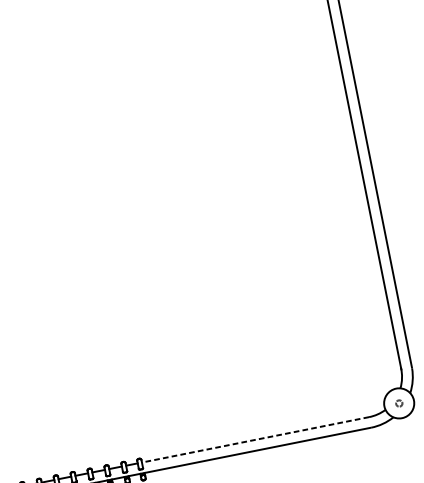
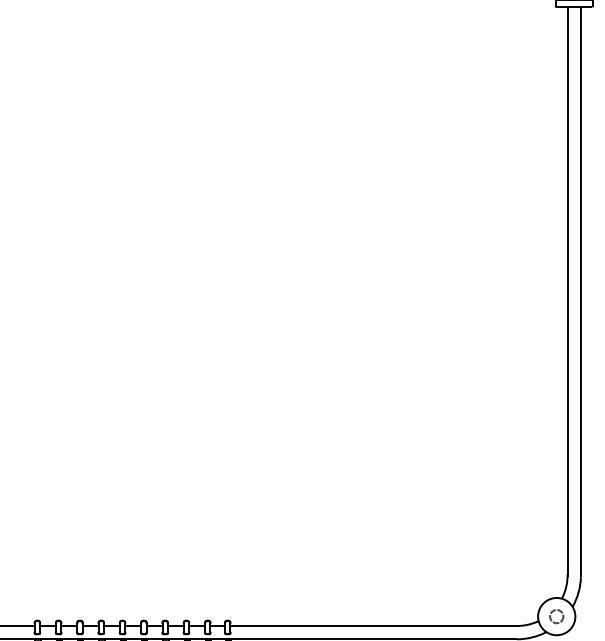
circle: (398, 403) -> (556, 616), size x1.67
line: (255, 439) -> (373, 625), dashed -> solid

